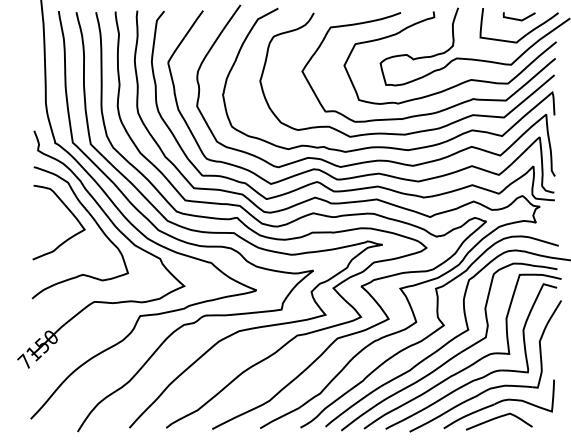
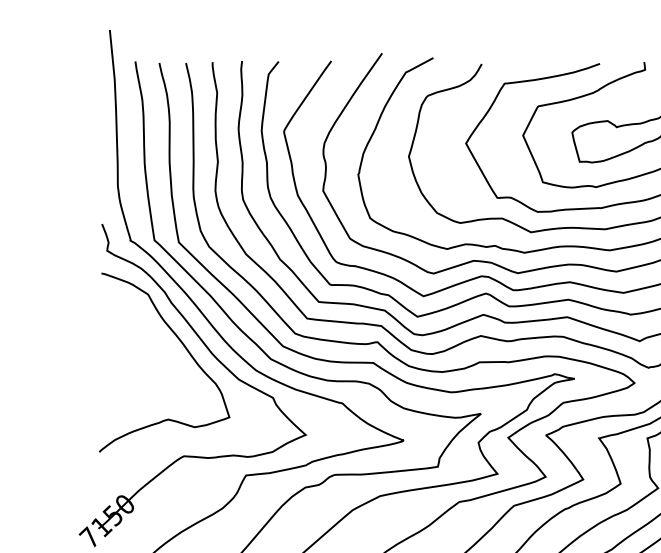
curve: (69, 211) -> (149, 333), removed

